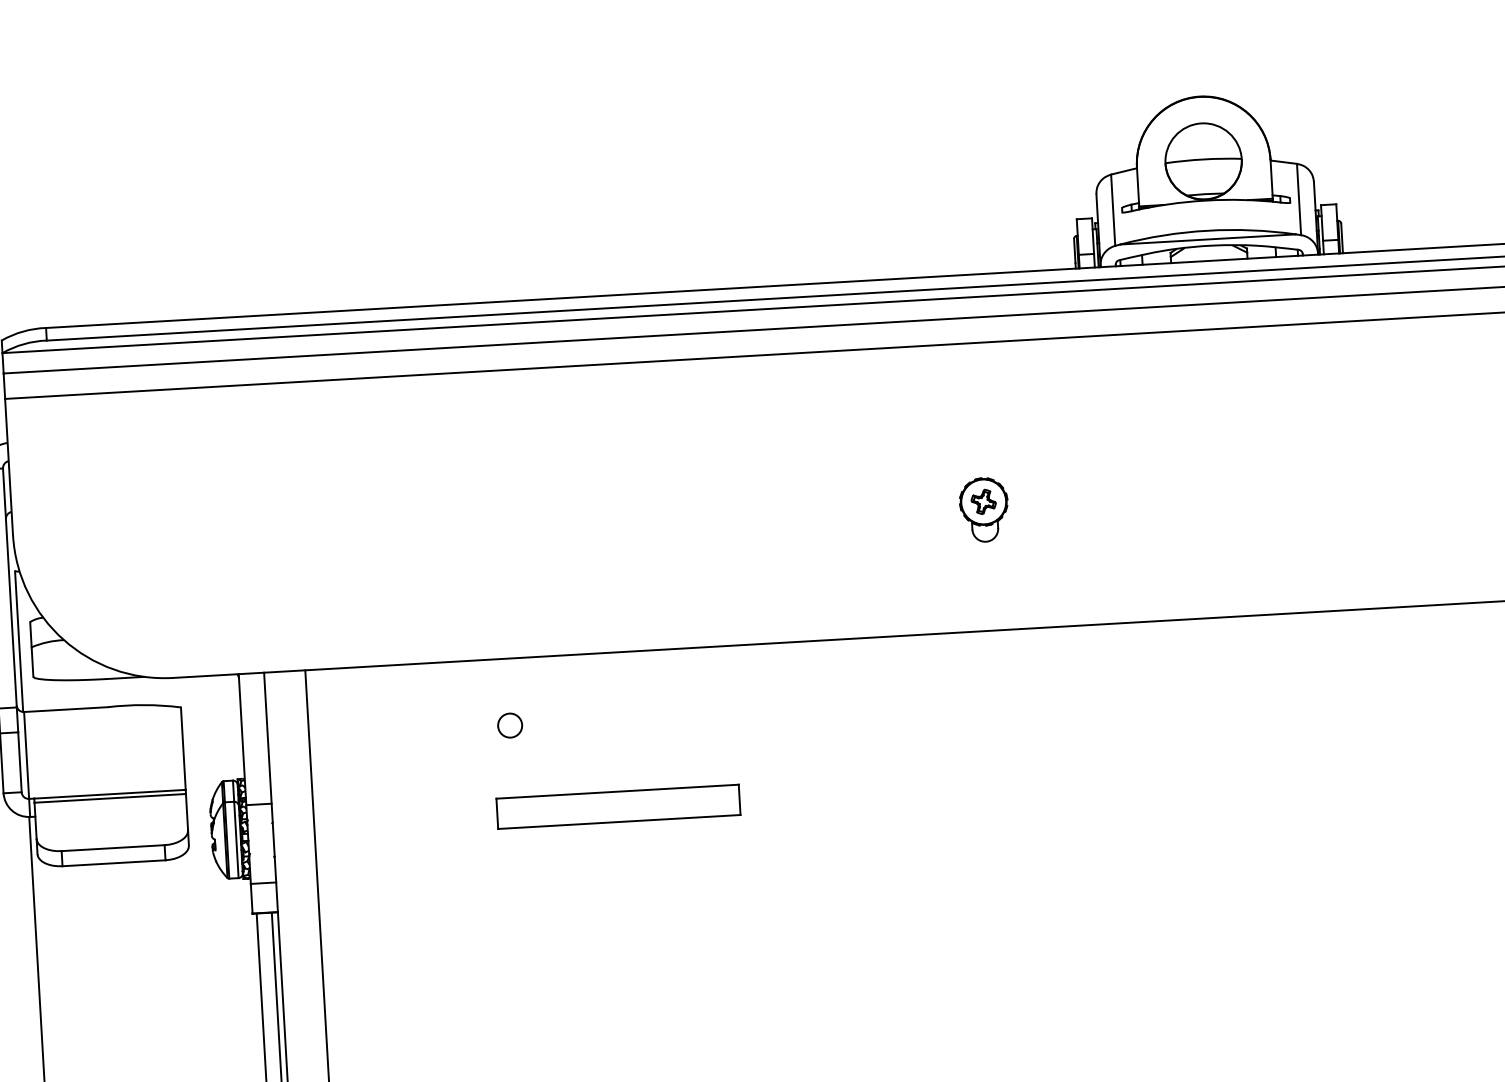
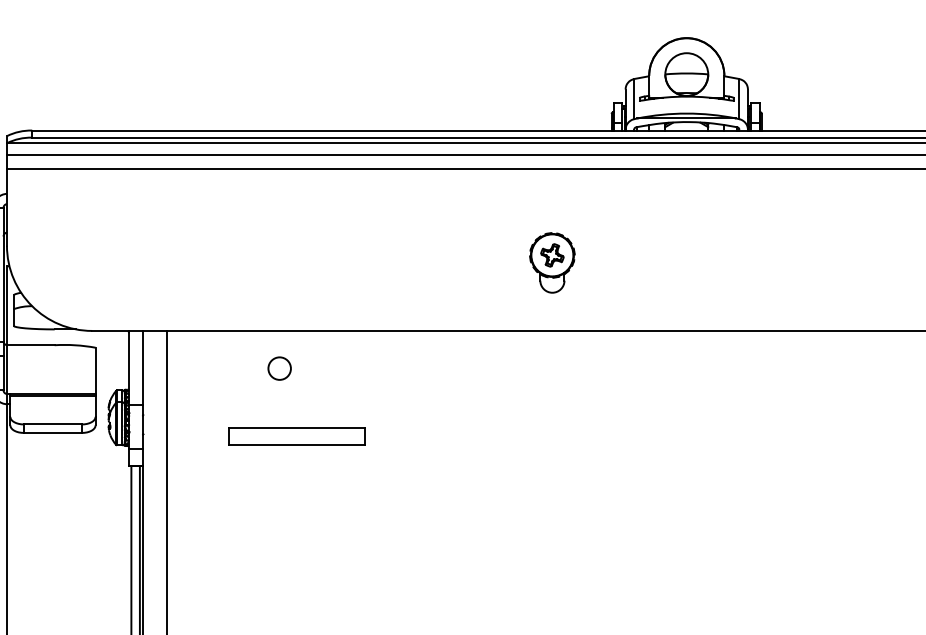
part: (984, 509) -> (552, 262), size x1.67
circle: (509, 725) -> (279, 368), size x1.67
part: (618, 806) -> (296, 436), moved

